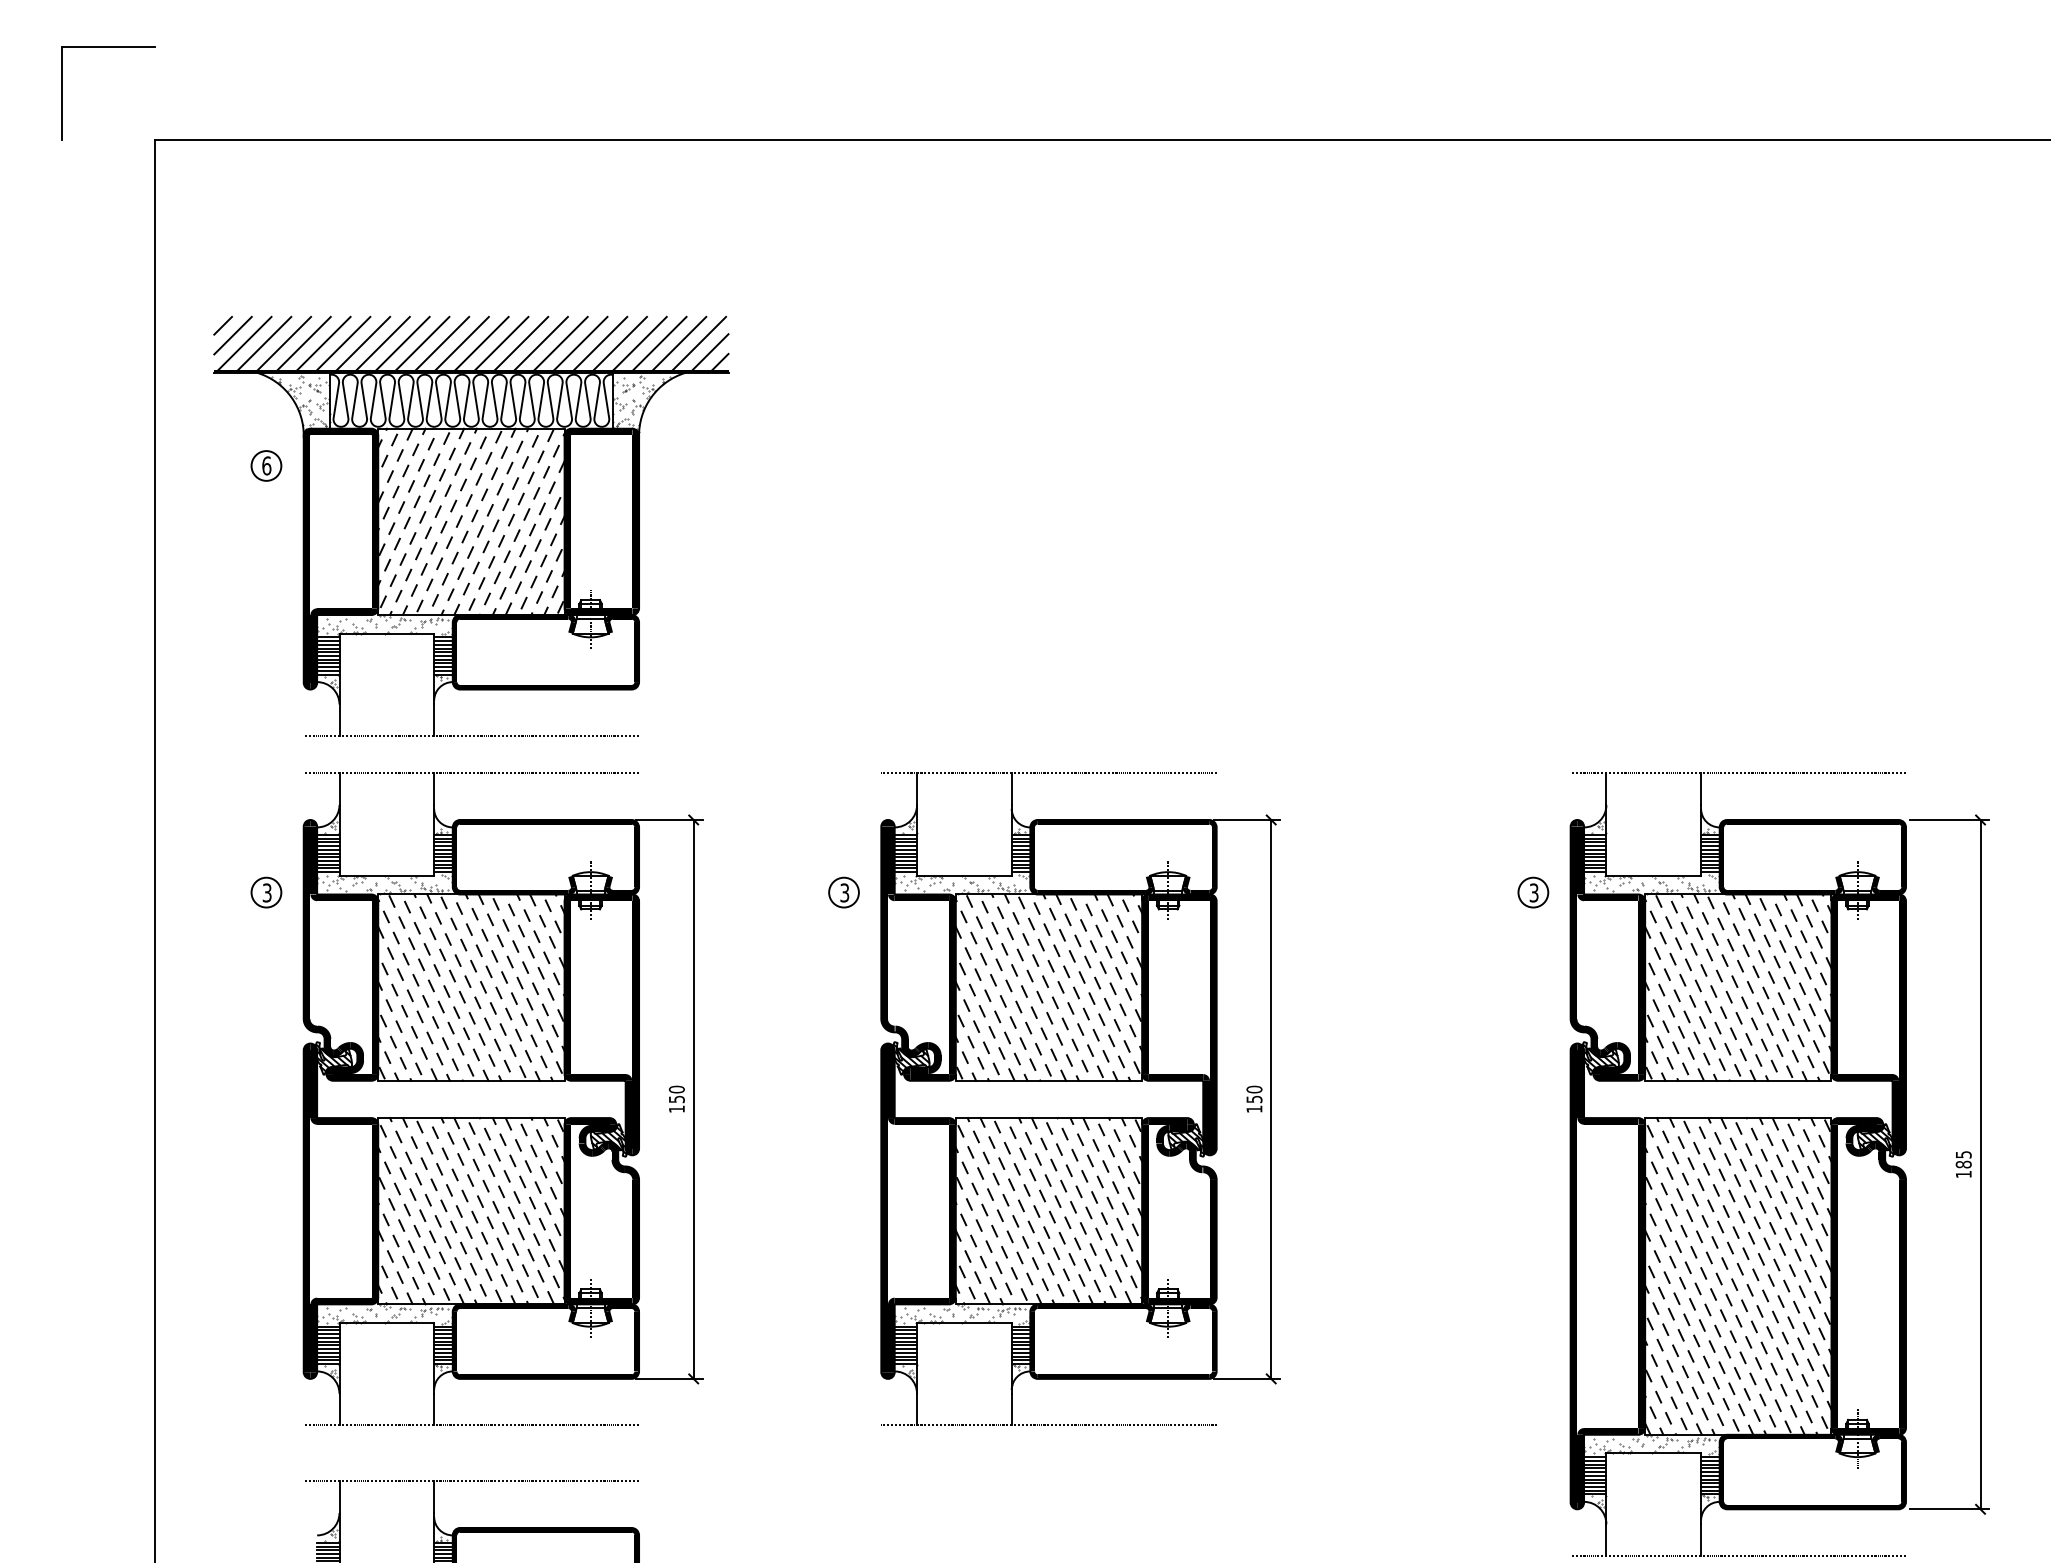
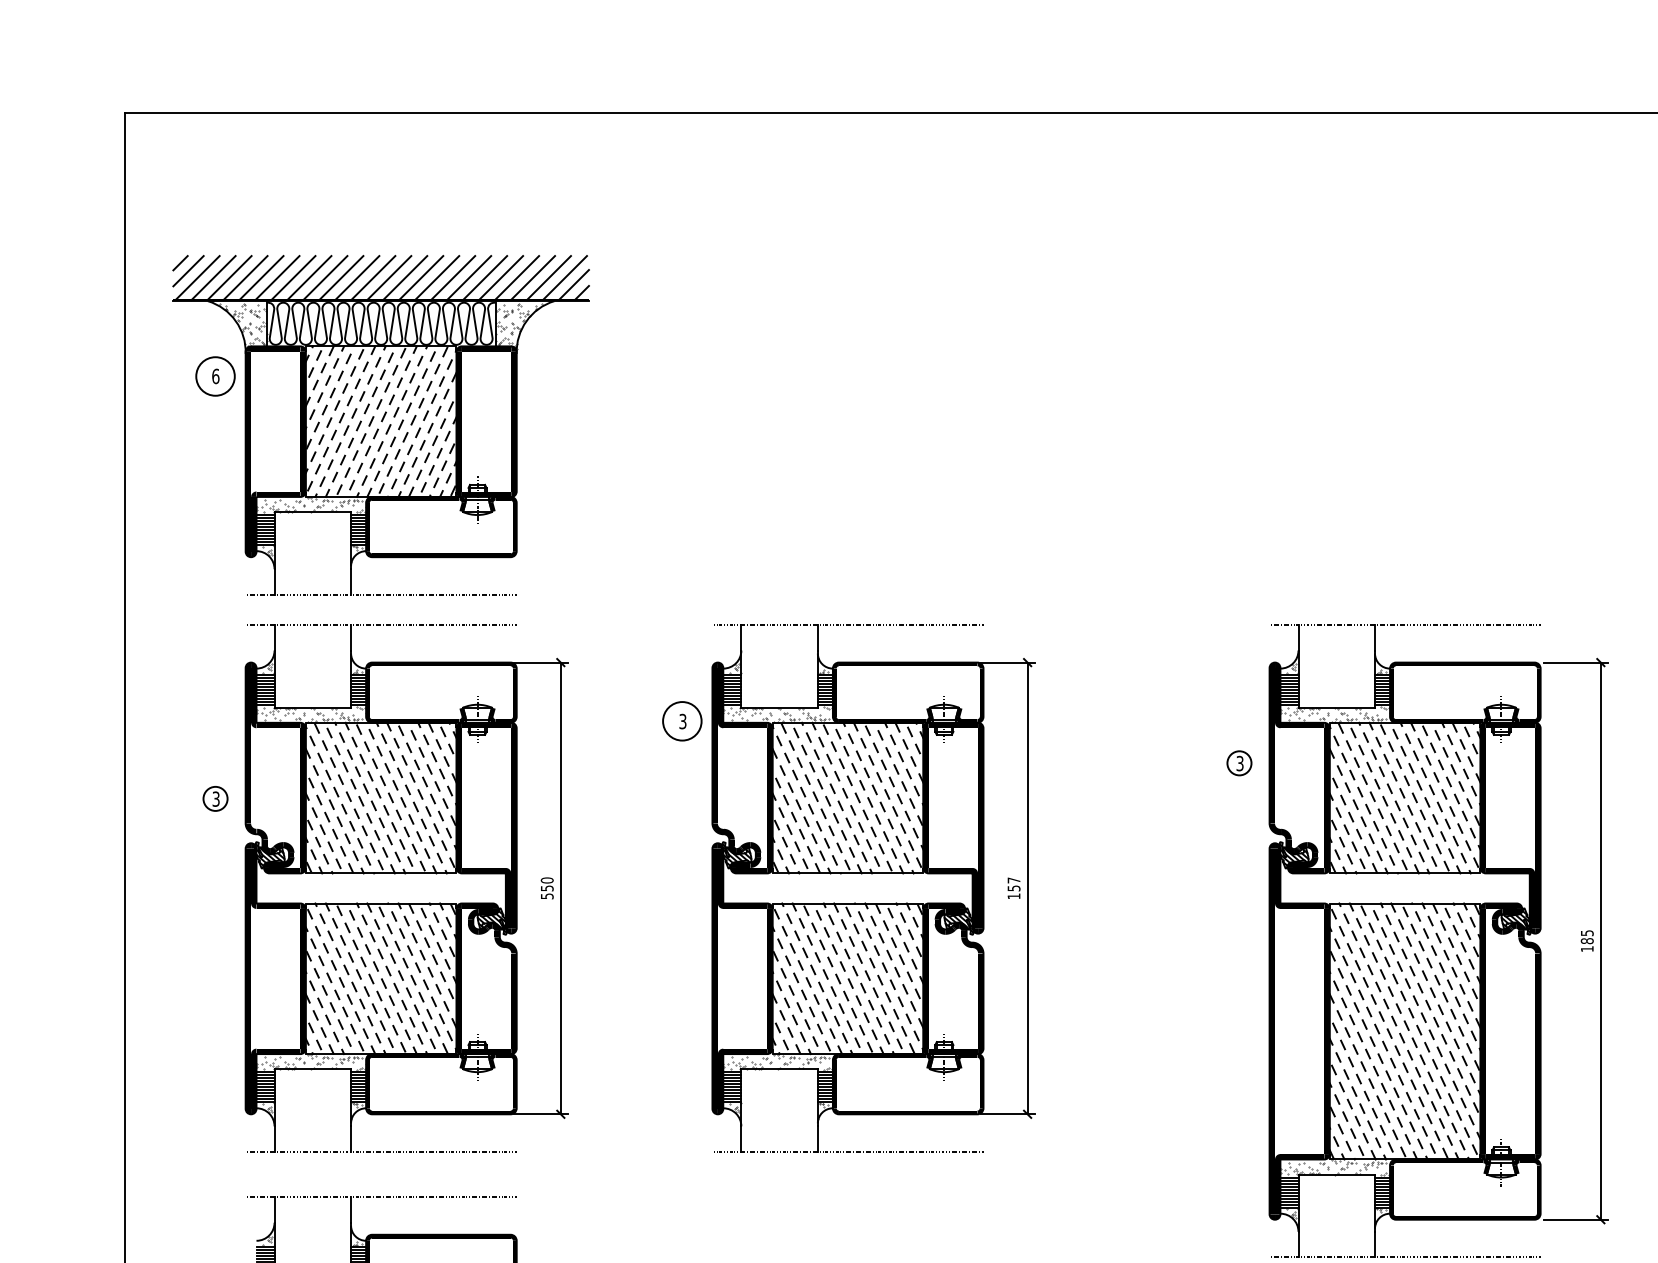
part: (108, 47) -> (87, 38), removed
circle: (266, 465) -> (215, 376), size x1.6
part: (266, 892) -> (215, 798), moved
circle: (843, 892) -> (681, 721), size x1.6
part: (1533, 892) -> (1239, 763), moved
text: (1254, 1089) -> (1014, 880), 150 -> 157
text: (676, 1108) -> (546, 895), 150 -> 550

